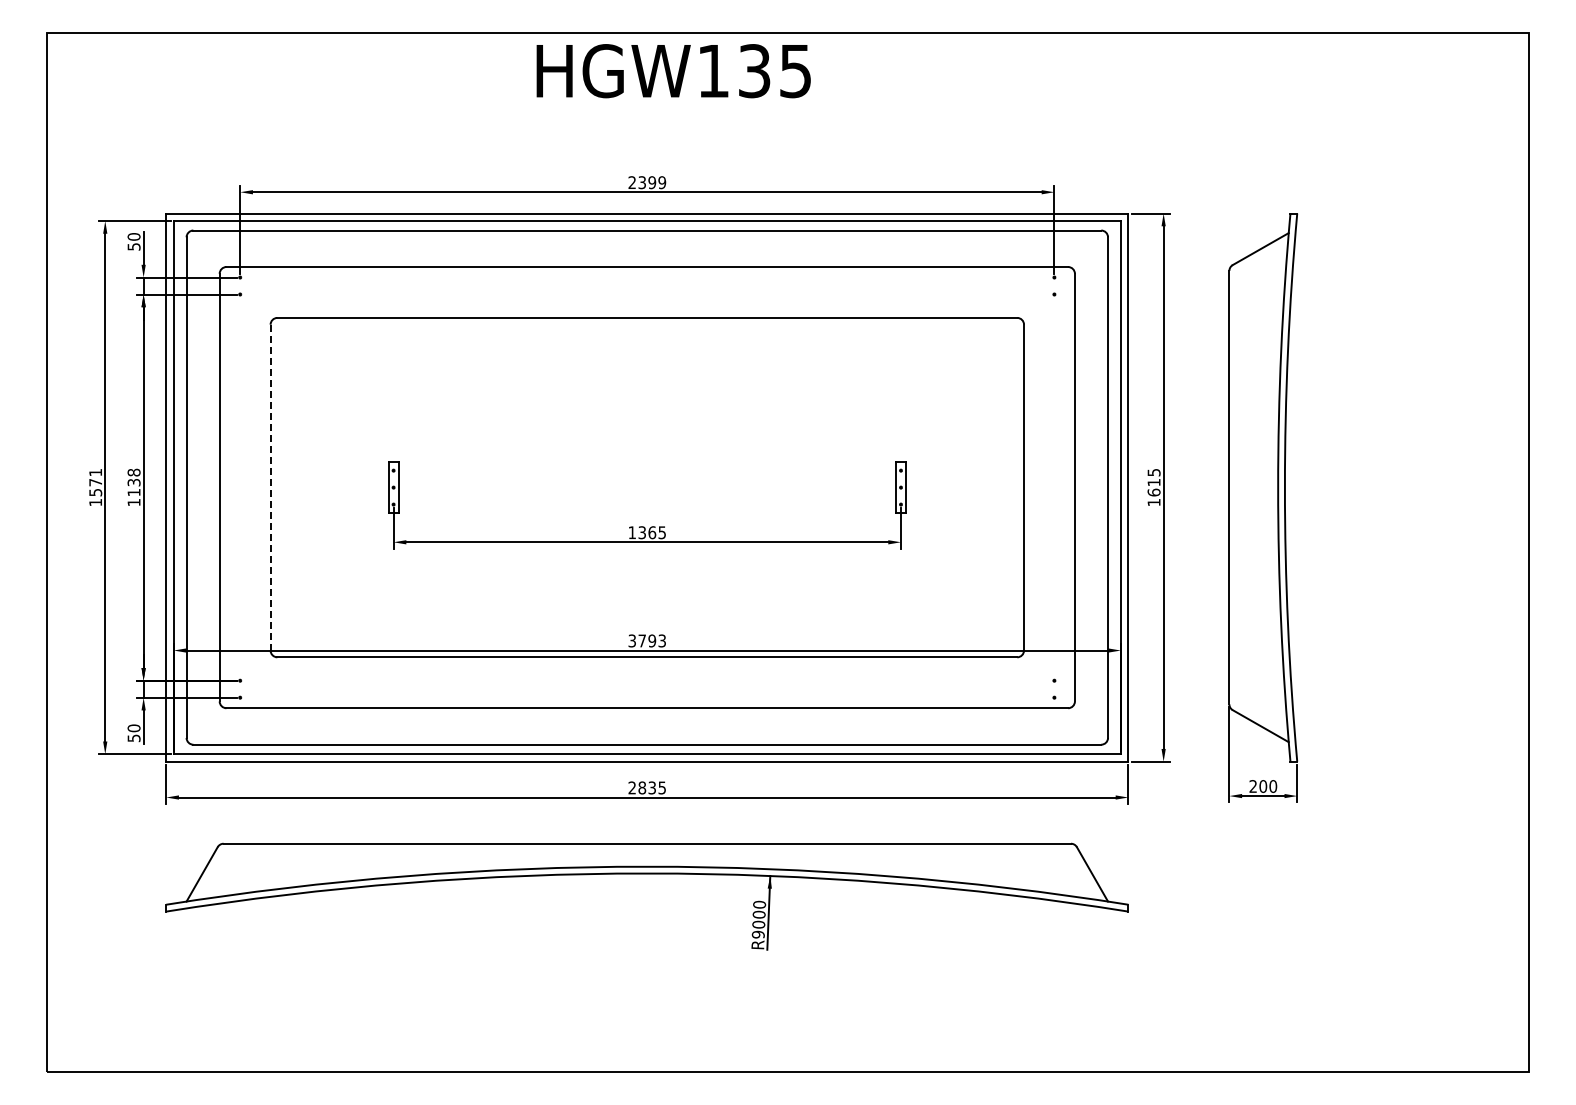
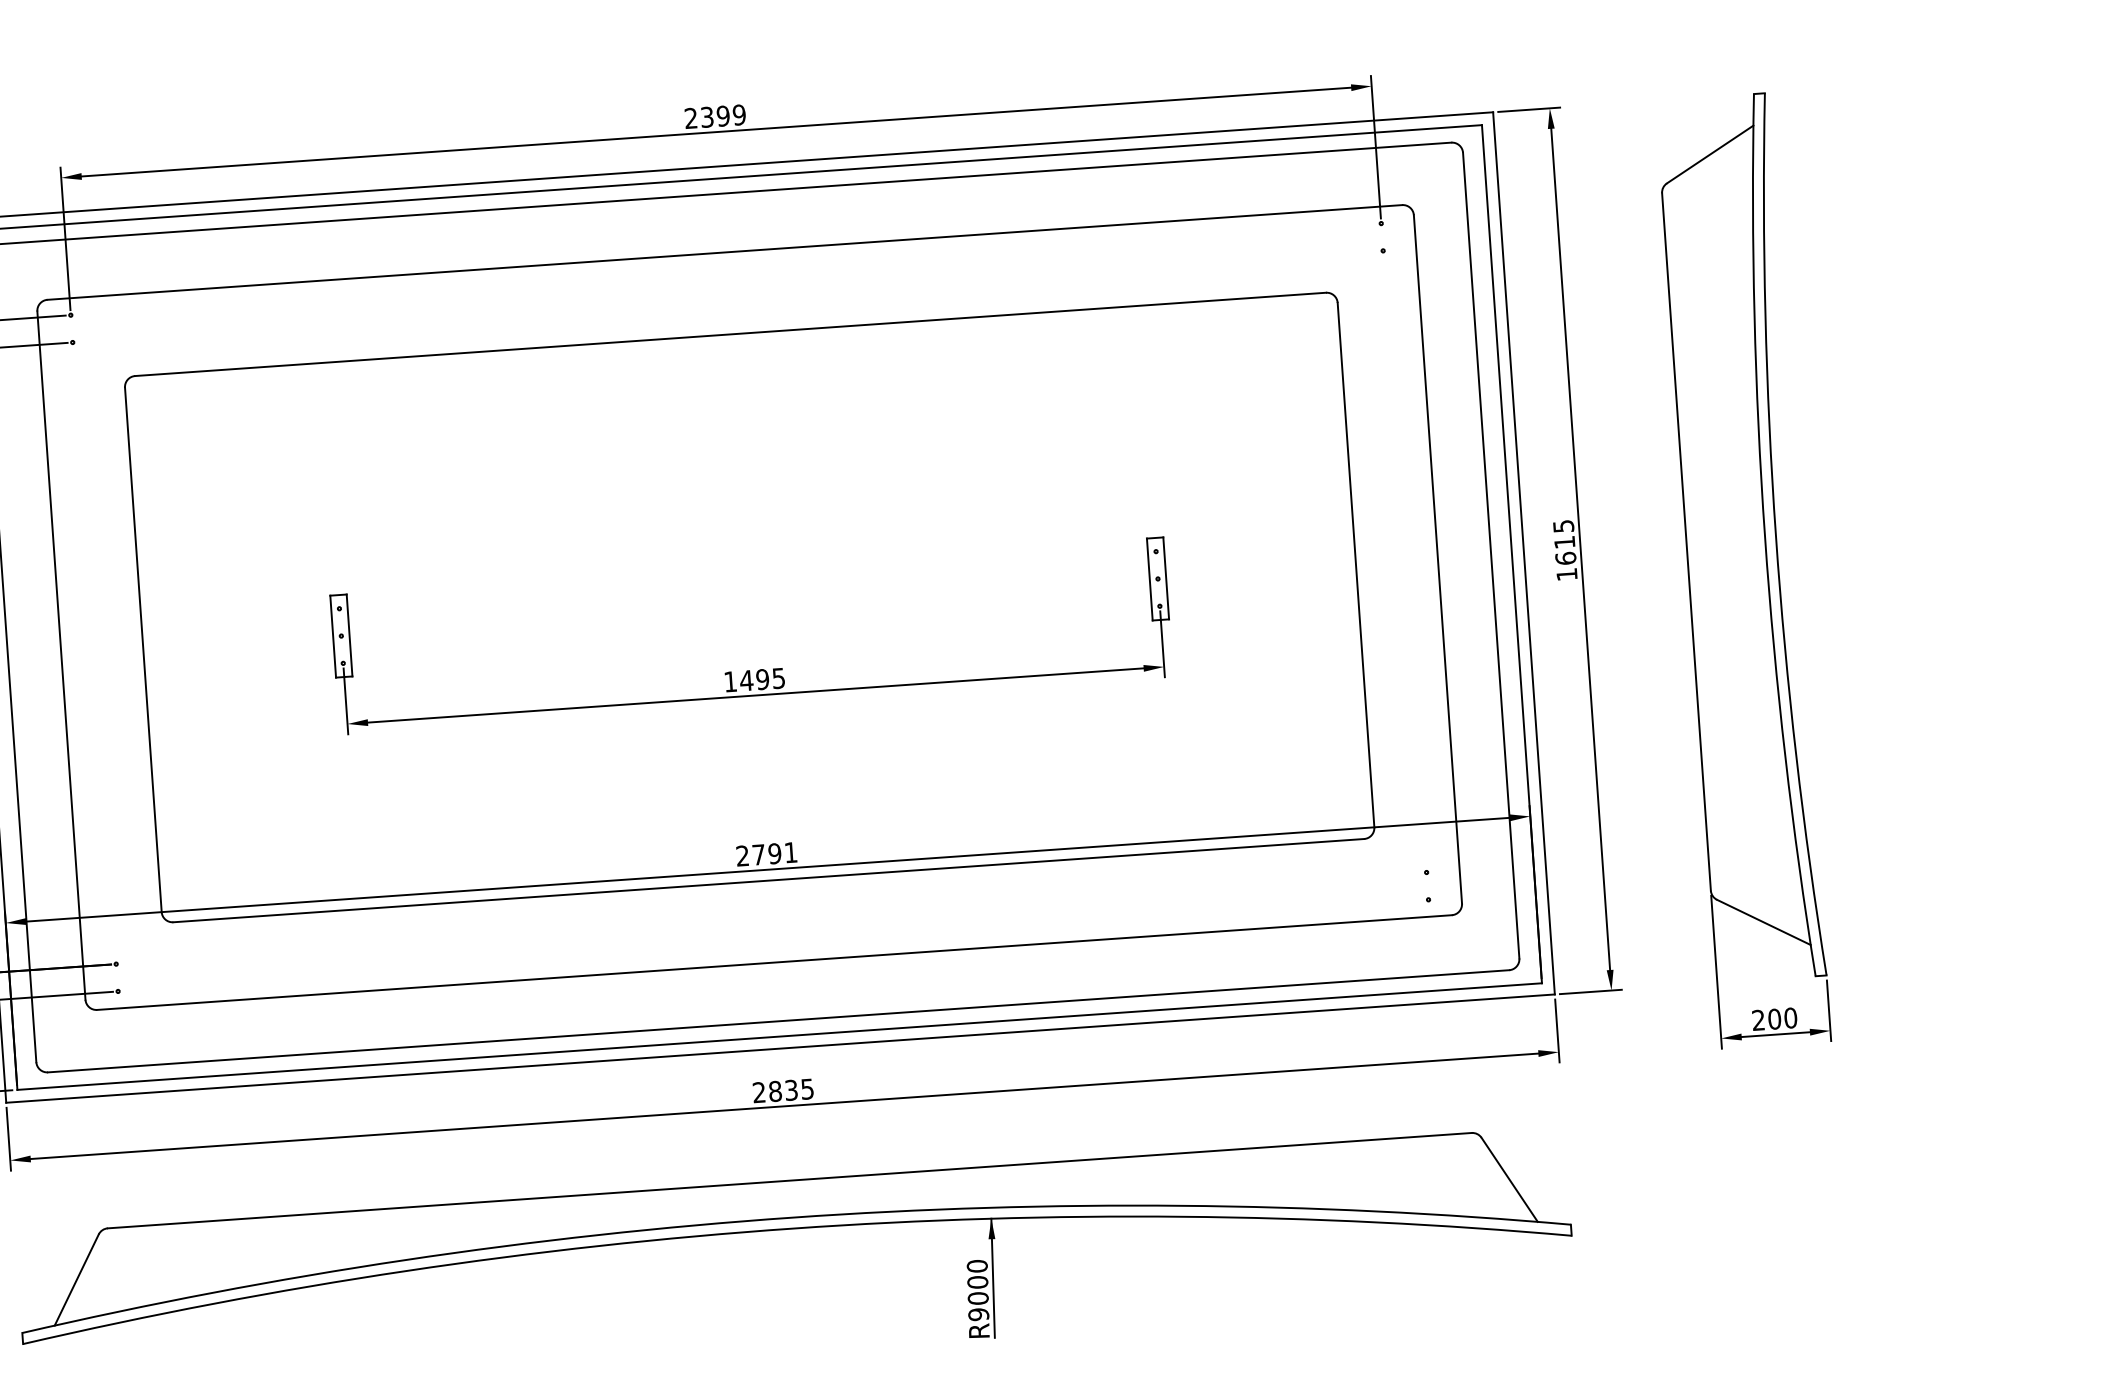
line: (270, 487) -> (143, 649), dashed -> solid
text: (647, 532) -> (755, 679), 1365 -> 1495
text: (646, 640) -> (765, 853), 3793 -> 2791

